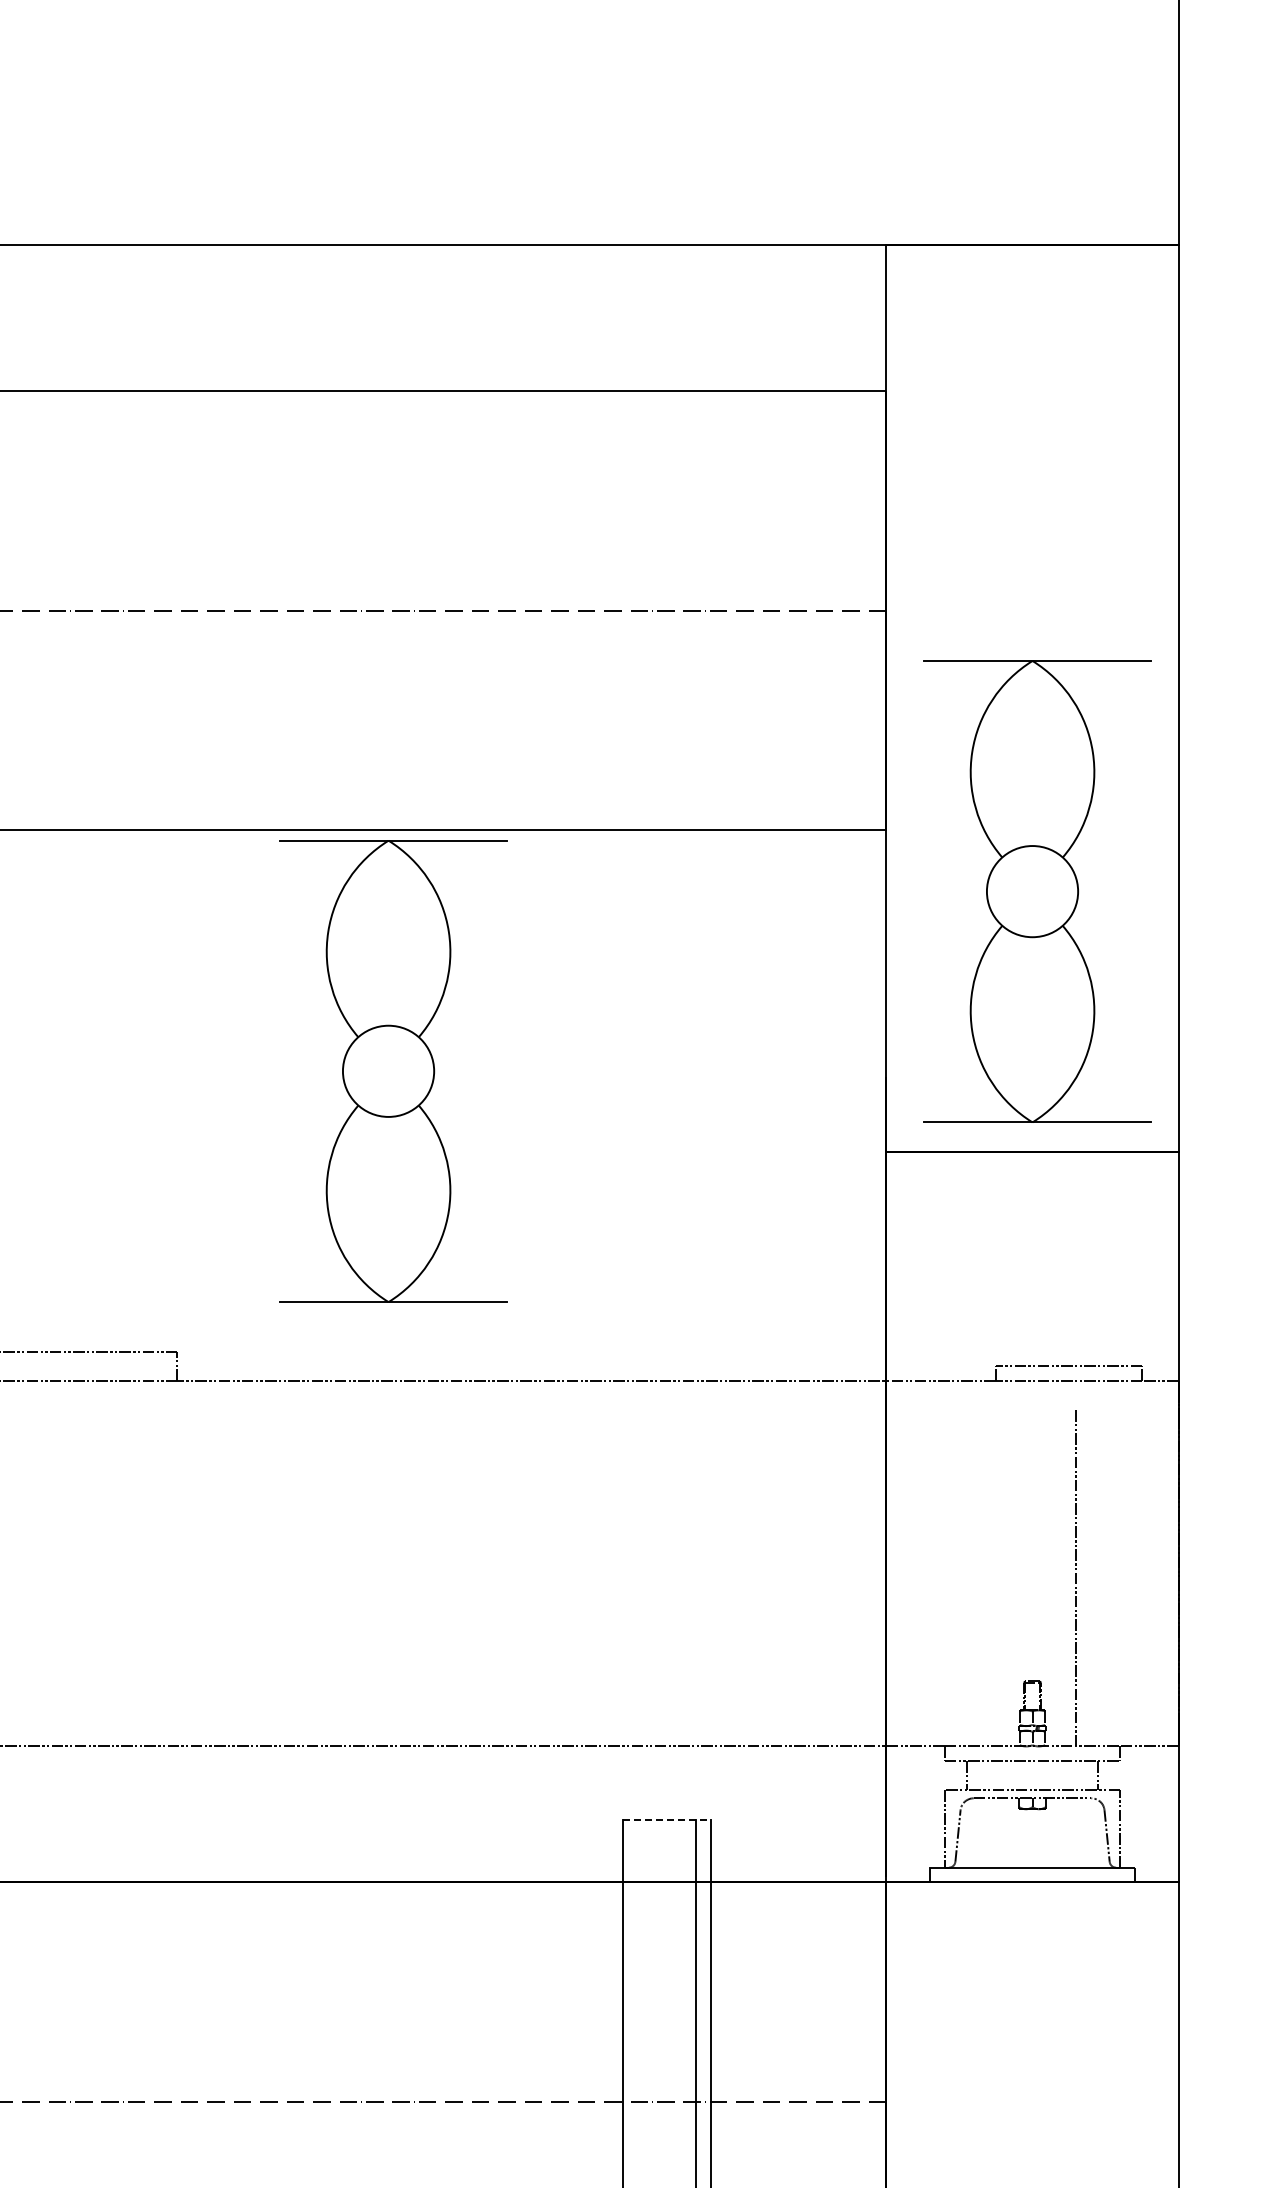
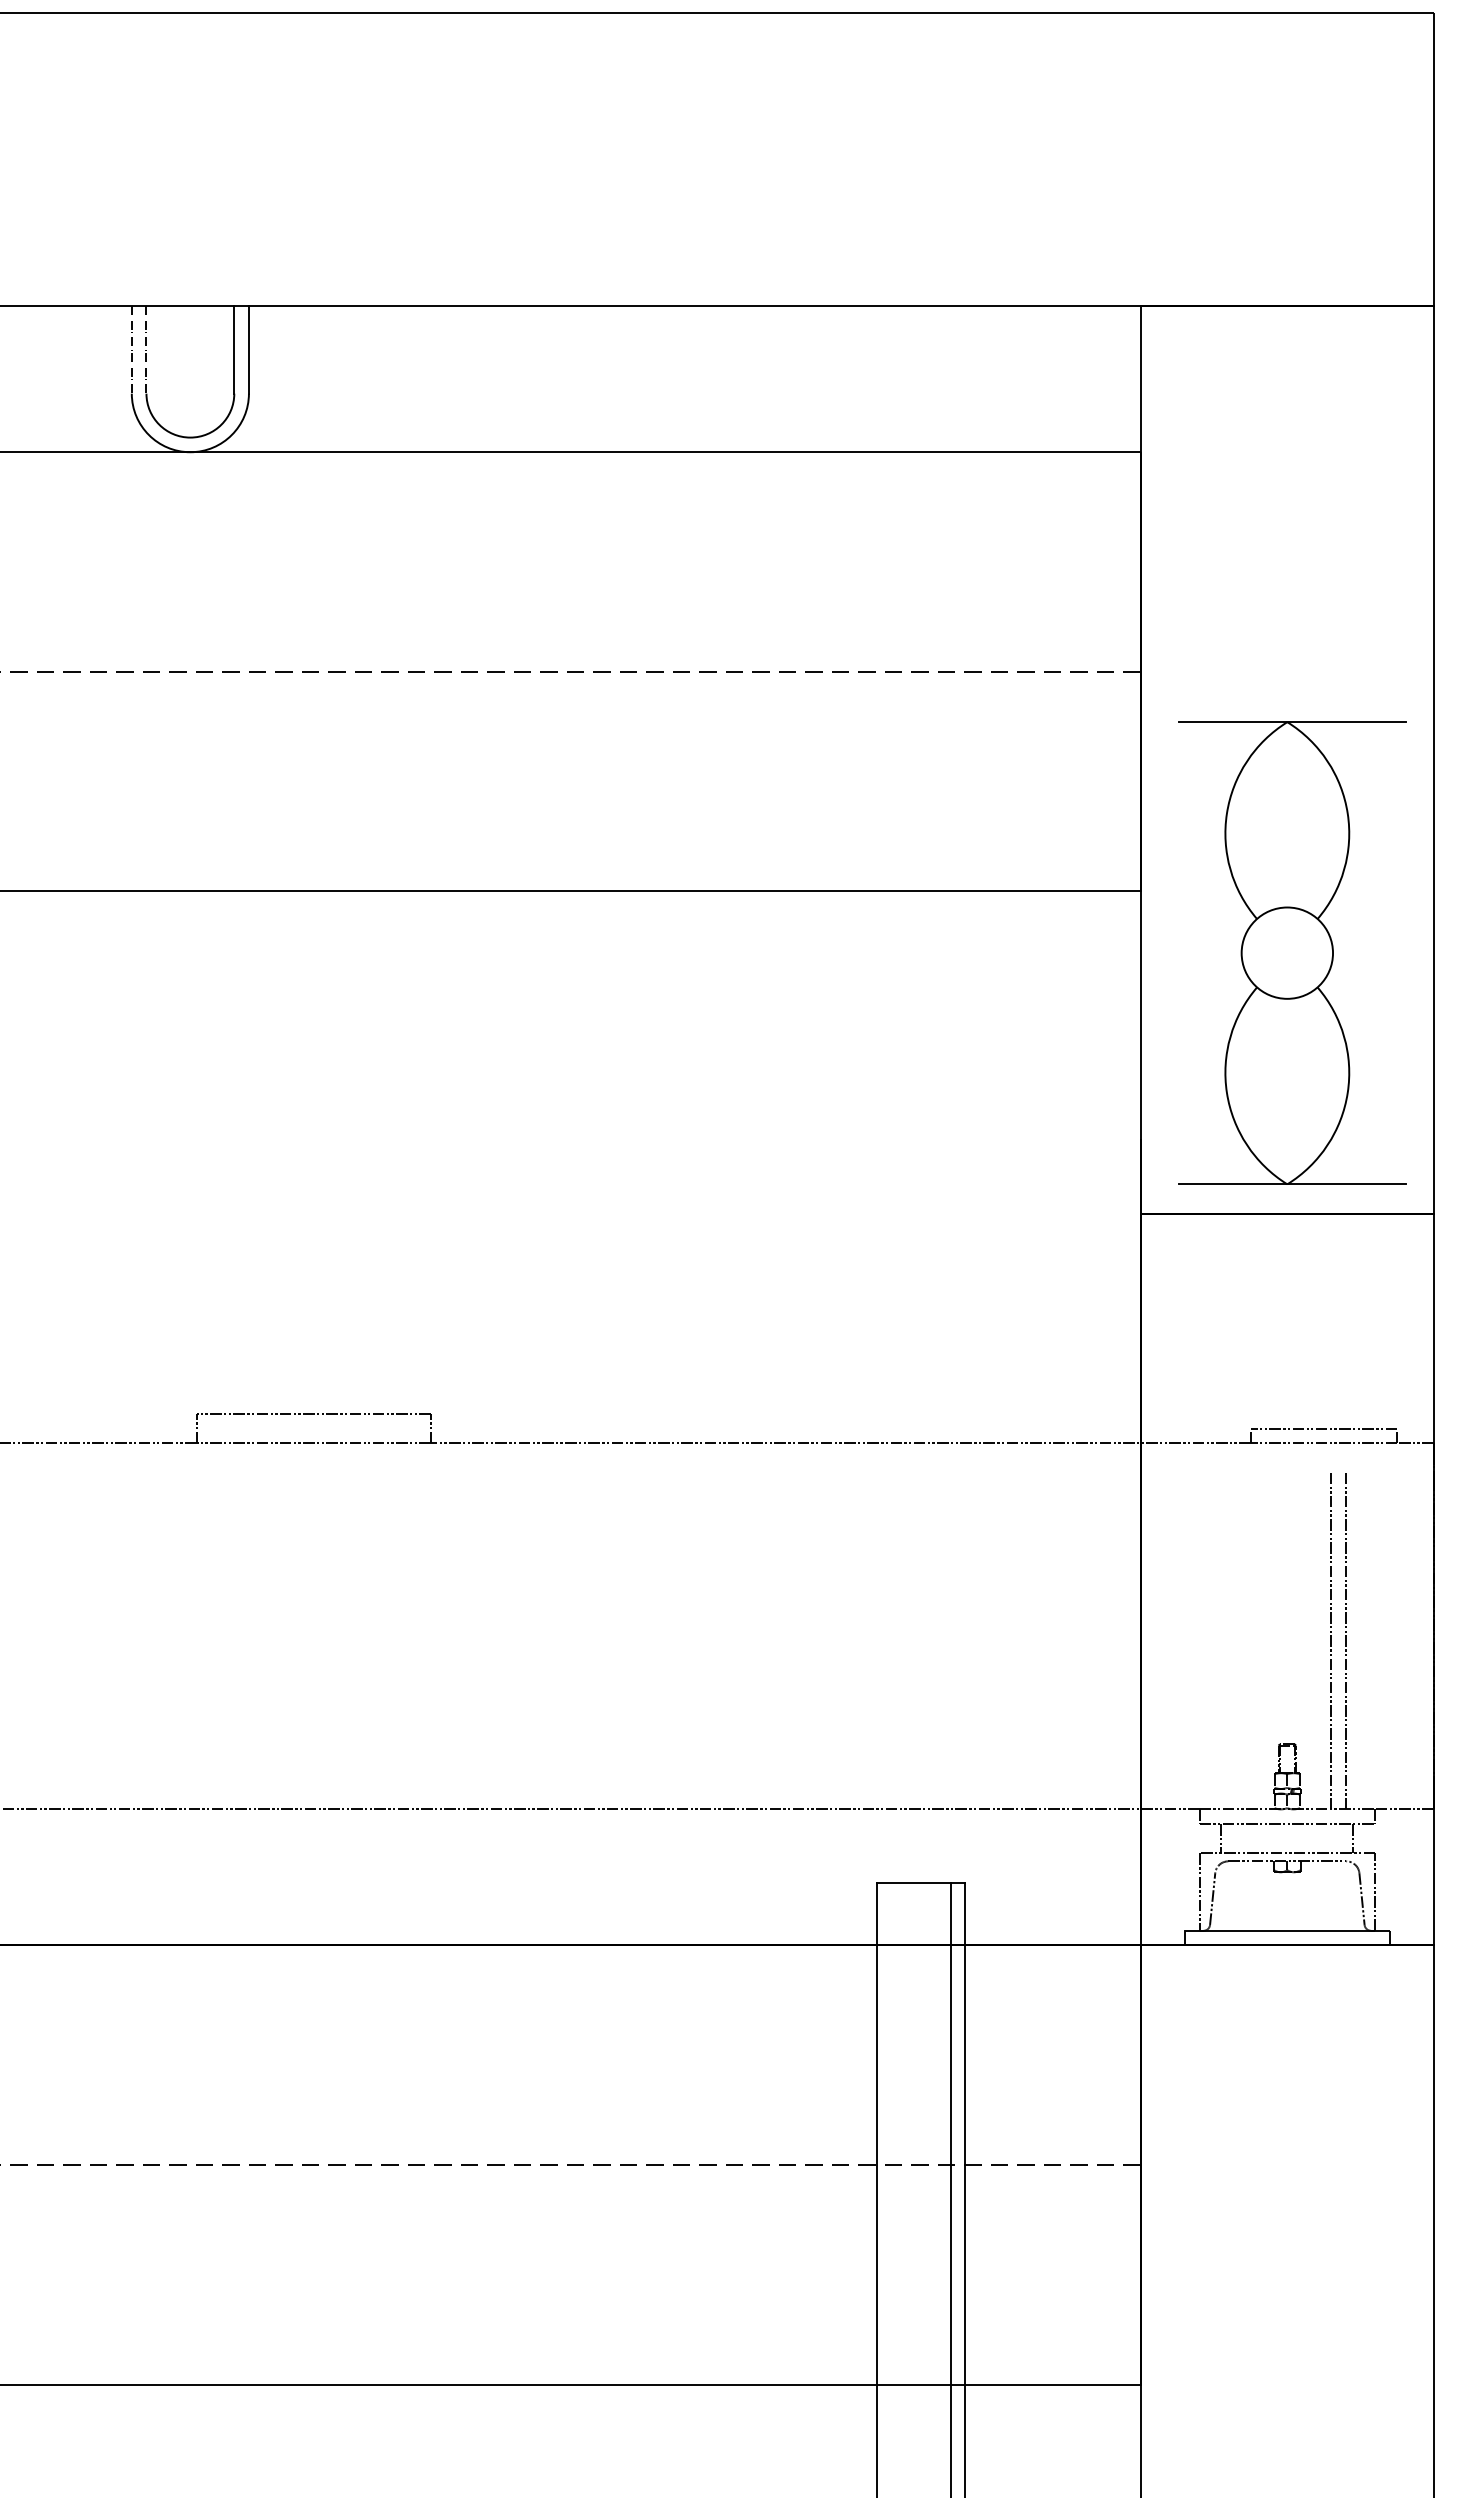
part: (393, 1070) -> (647, 1132), removed
line: (1090, 1577) -> (1345, 1640), added
line: (667, 1819) -> (921, 1882), dashed -> solid

